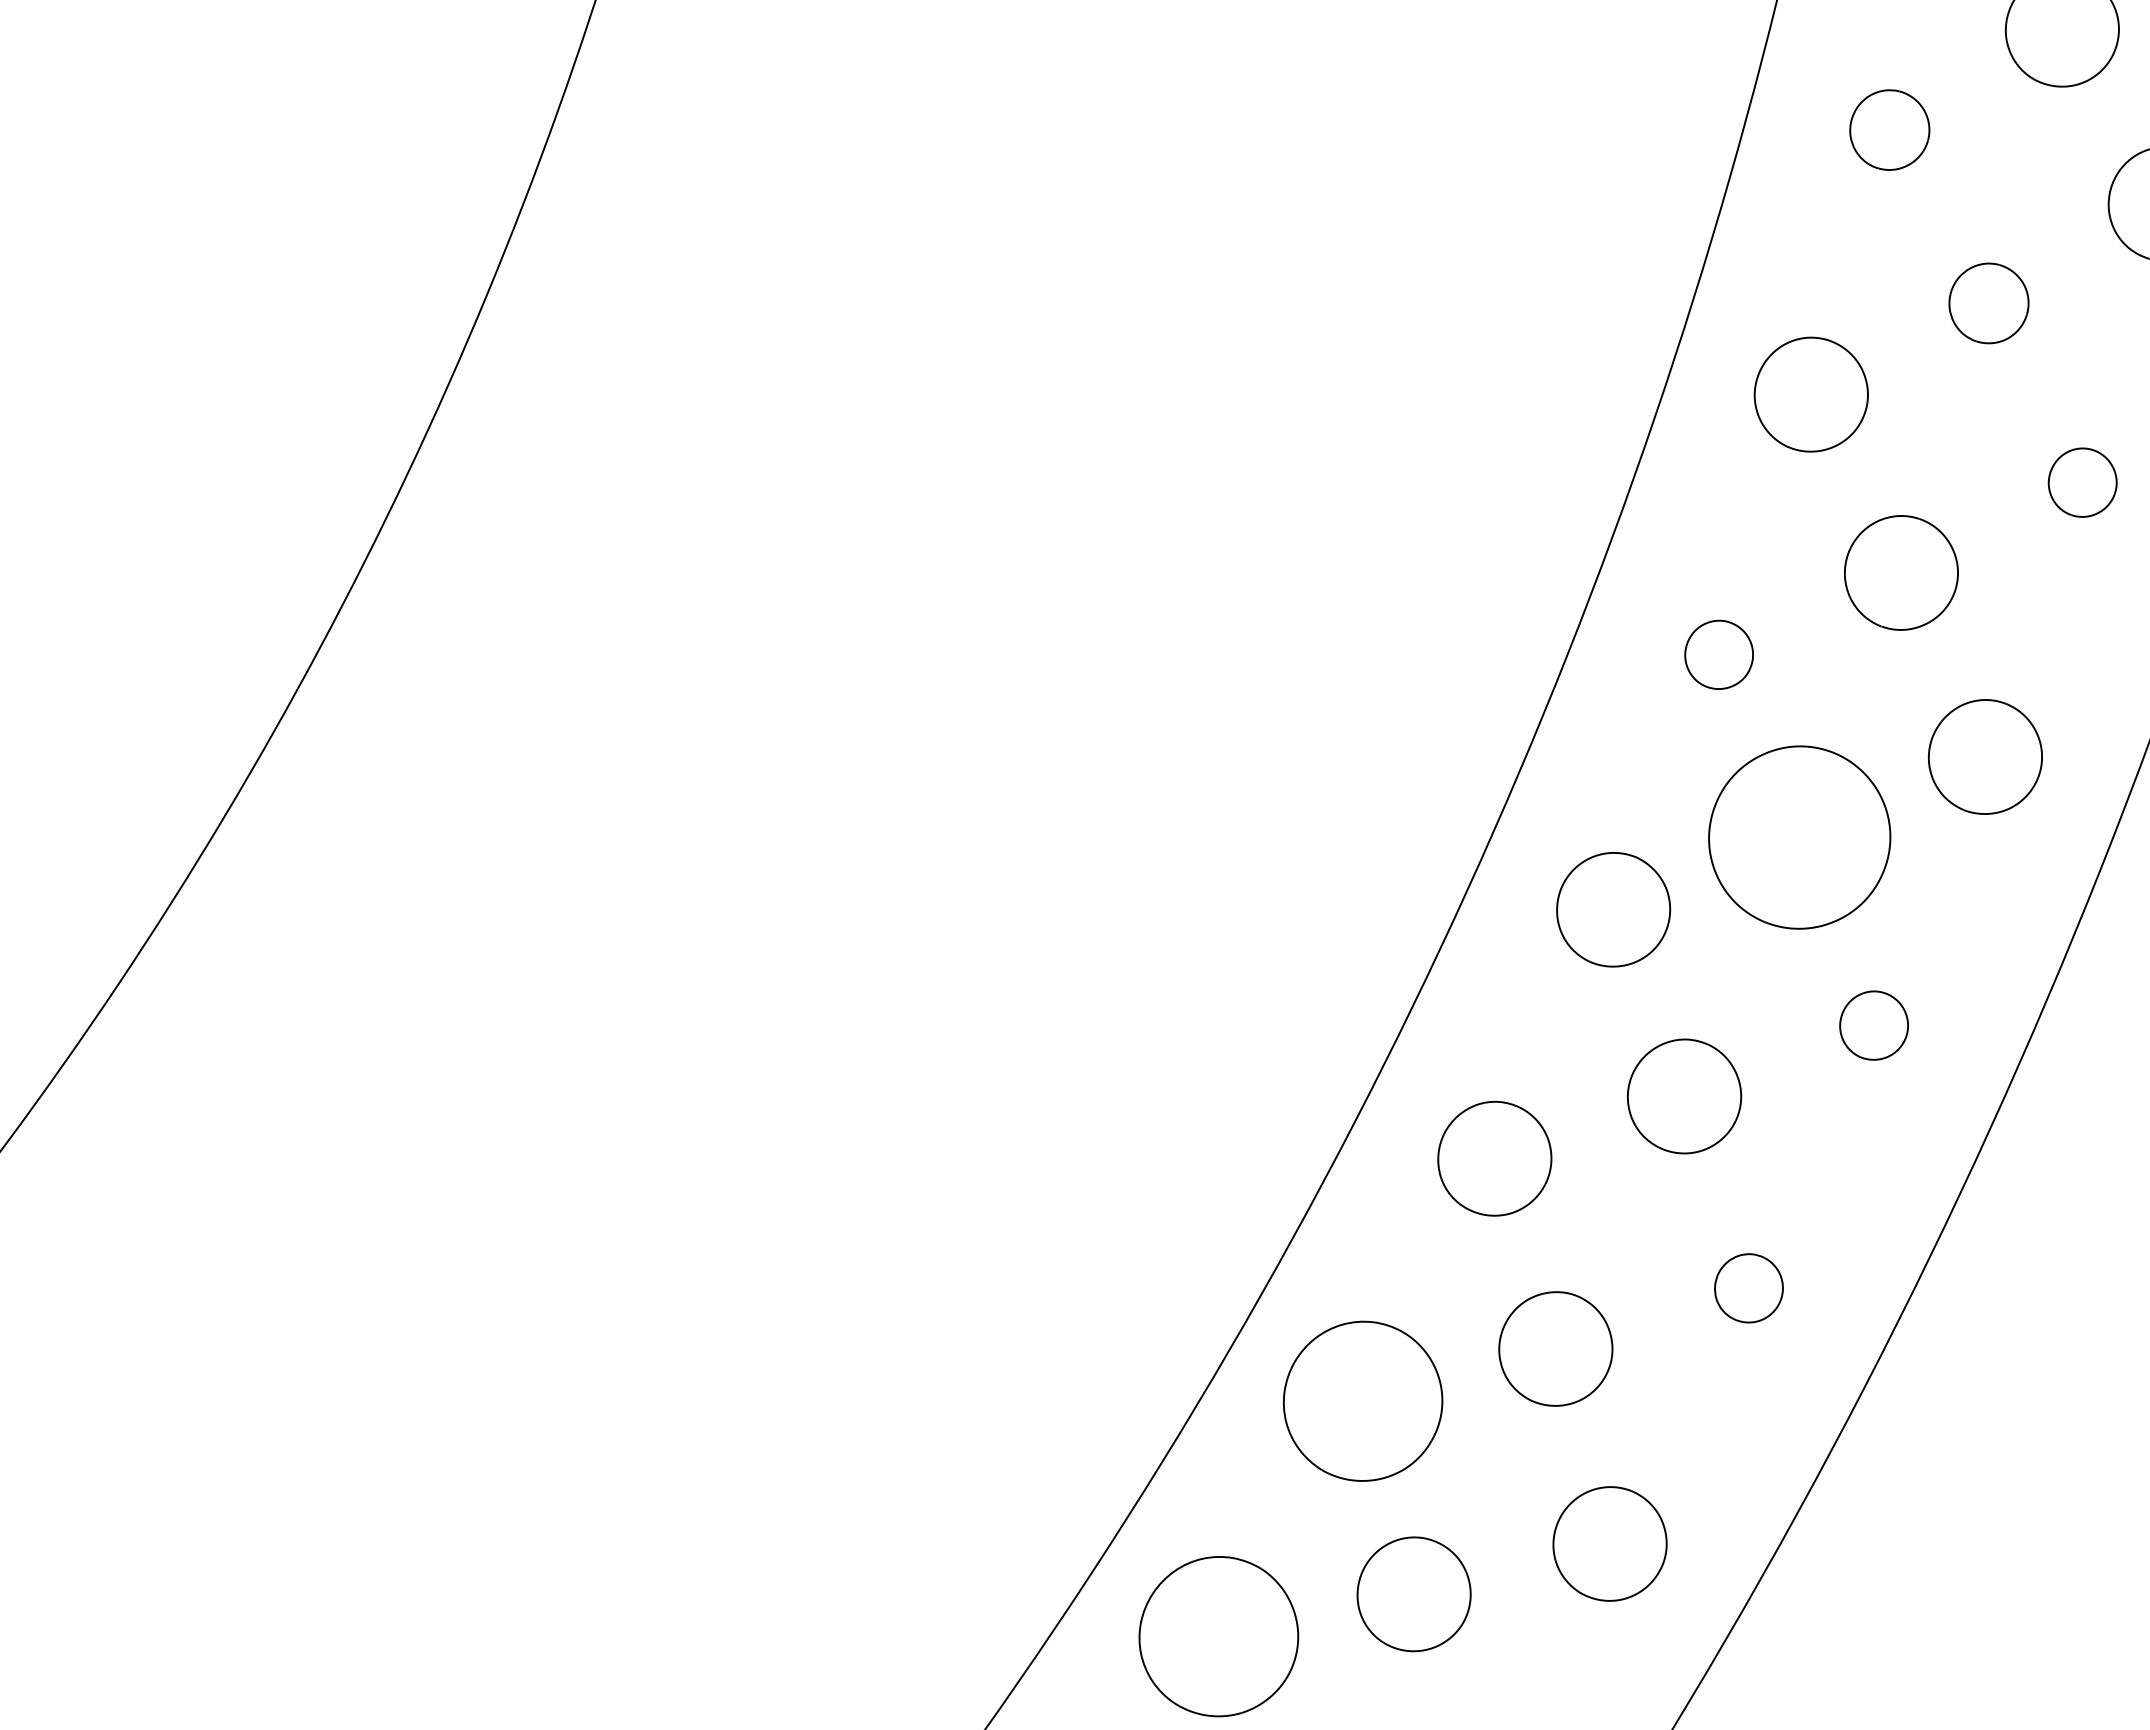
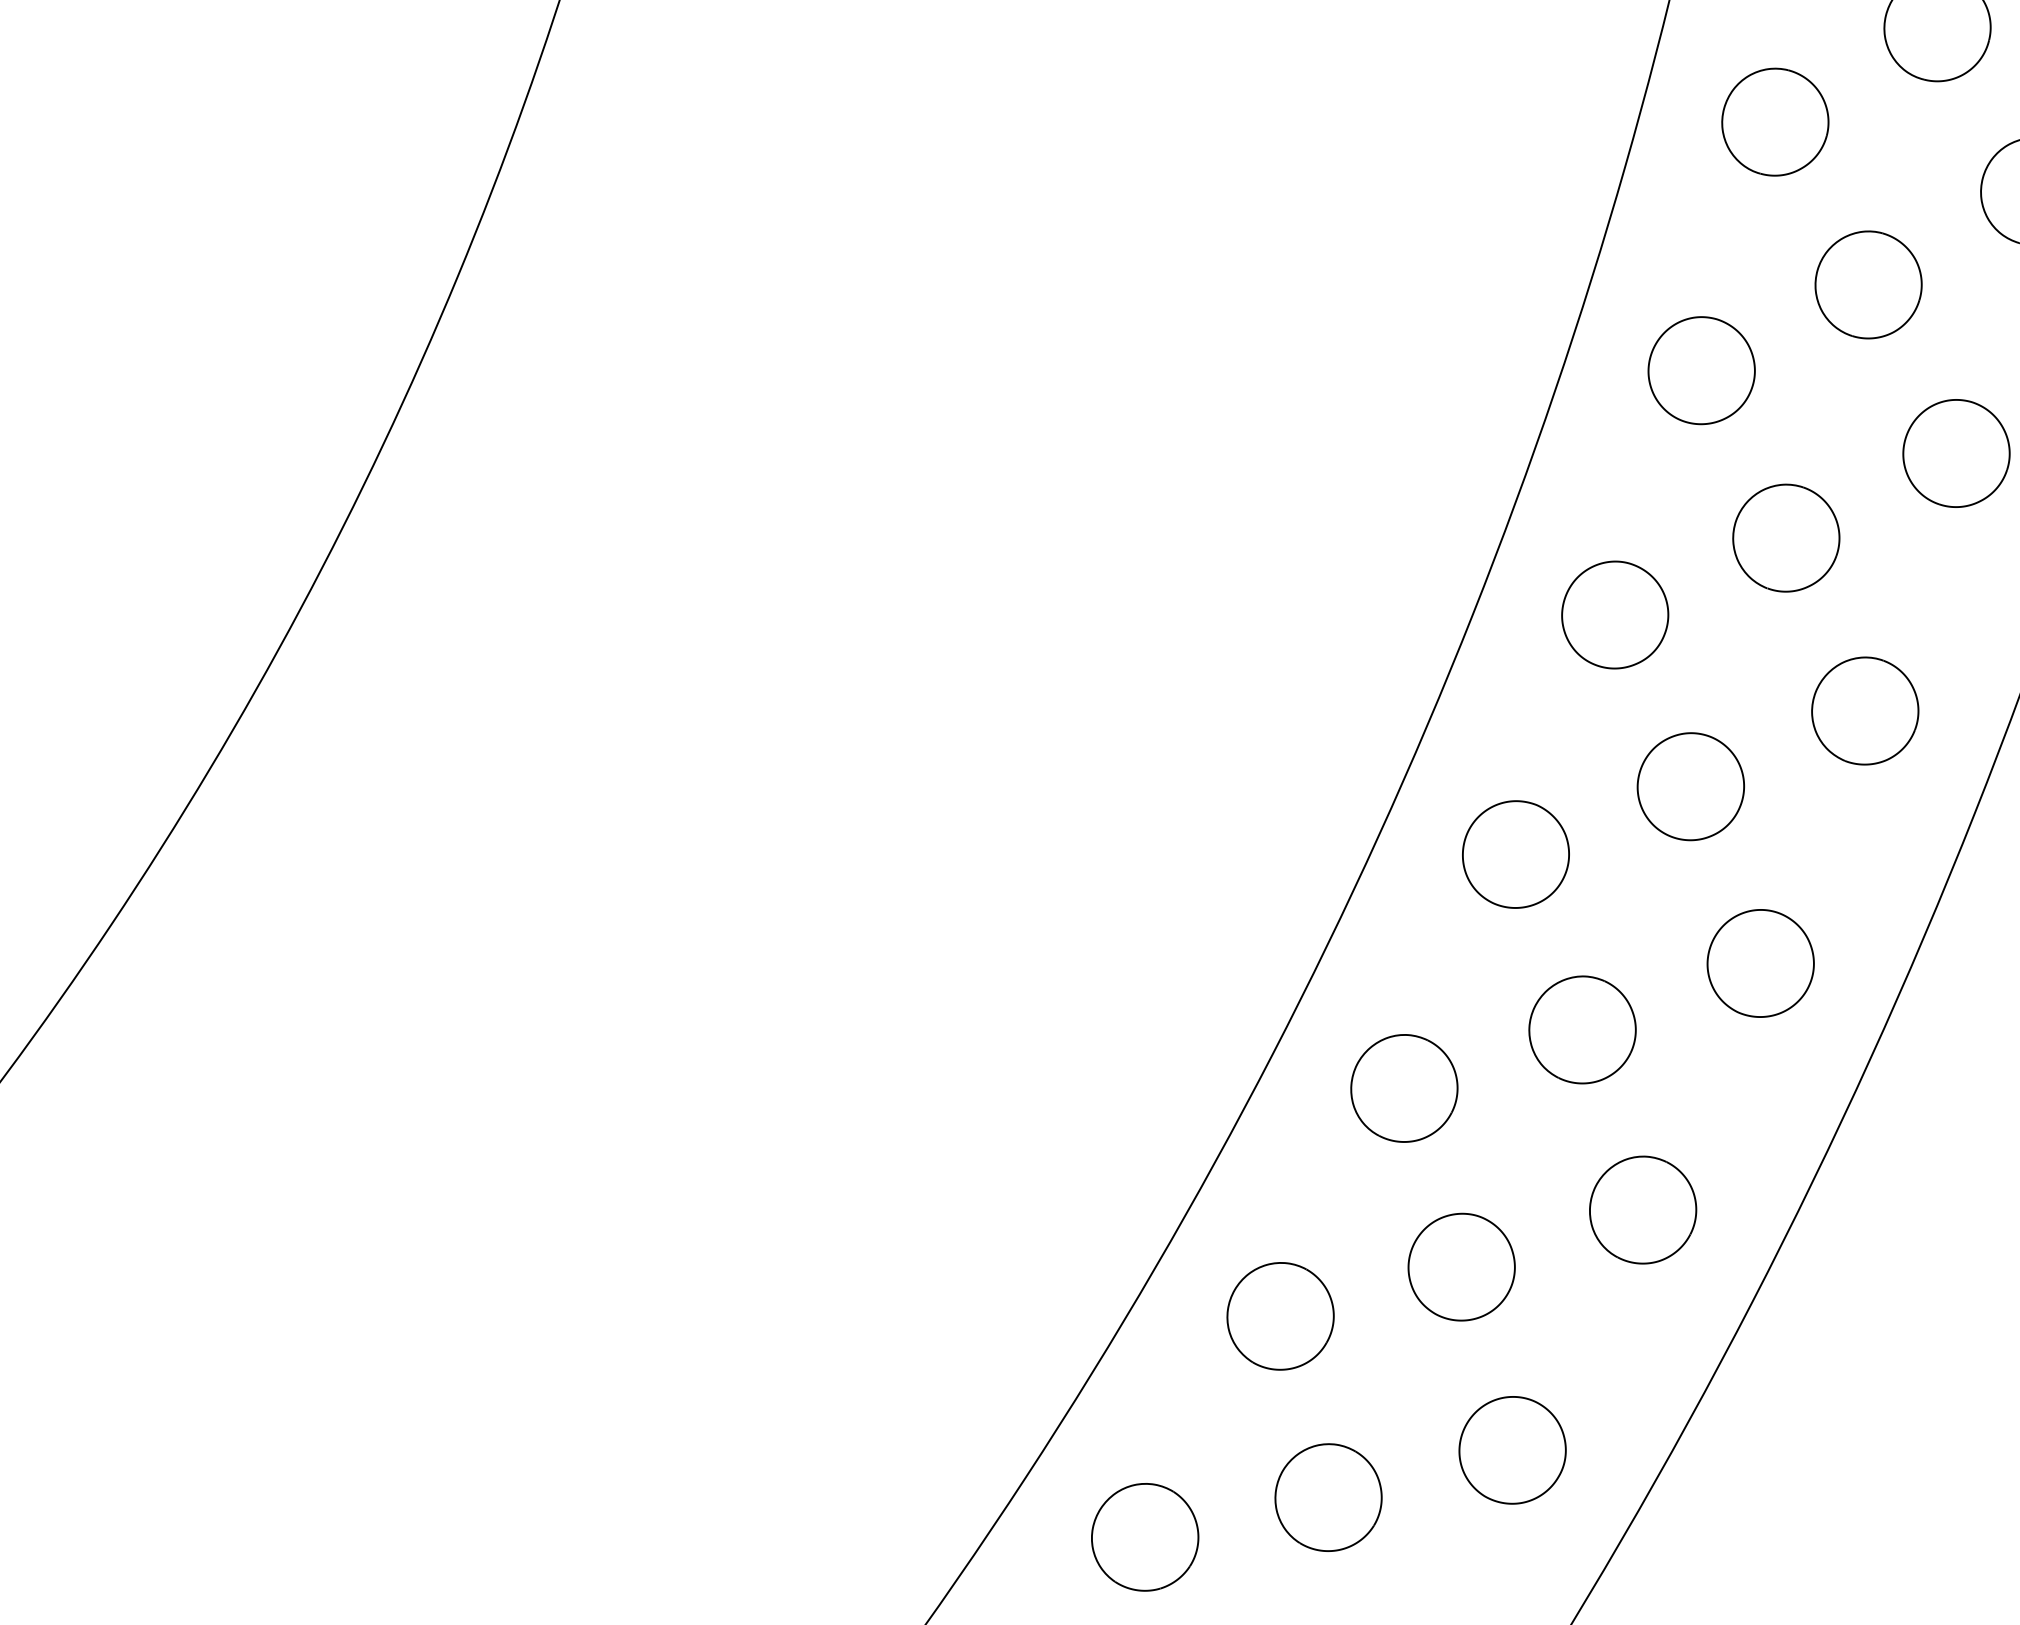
part: (1889, 129) -> (1775, 121), size x1.43
part: (1988, 303) -> (1868, 285), size x1.43
part: (2082, 482) -> (1956, 453), size x1.67
part: (1718, 654) -> (1614, 614), size x1.67
part: (1799, 837) -> (1690, 786), size x0.62
part: (1873, 1025) -> (1760, 963), size x1.67
part: (1748, 1288) -> (1642, 1210), size x1.67
part: (1362, 1401) -> (1280, 1316), size x0.71
part: (1218, 1636) -> (1144, 1537), size x0.71

